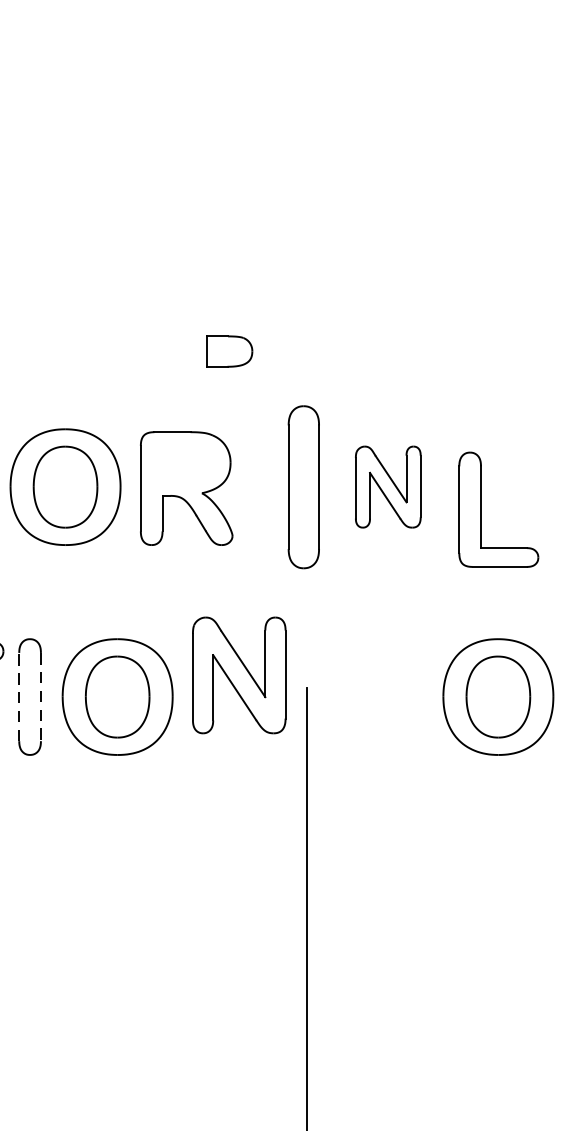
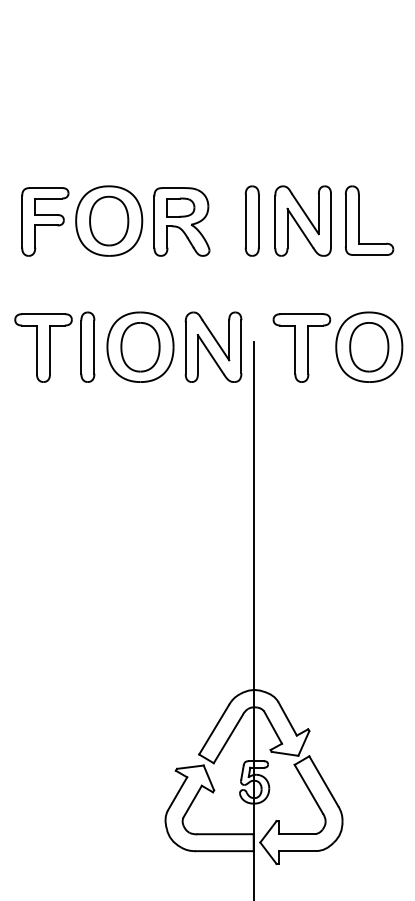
part: (229, 351) -> (180, 207), moved
part: (302, 486) -> (251, 220), size x0.71
part: (387, 486) -> (302, 220), size x1.43
part: (482, 509) -> (359, 220), moved
part: (239, 674) -> (213, 346), moved
line: (19, 697) -> (81, 347), dashed -> solid
line: (41, 697) -> (94, 347), dashed -> solid
part: (385, 697) -> (301, 347), added

